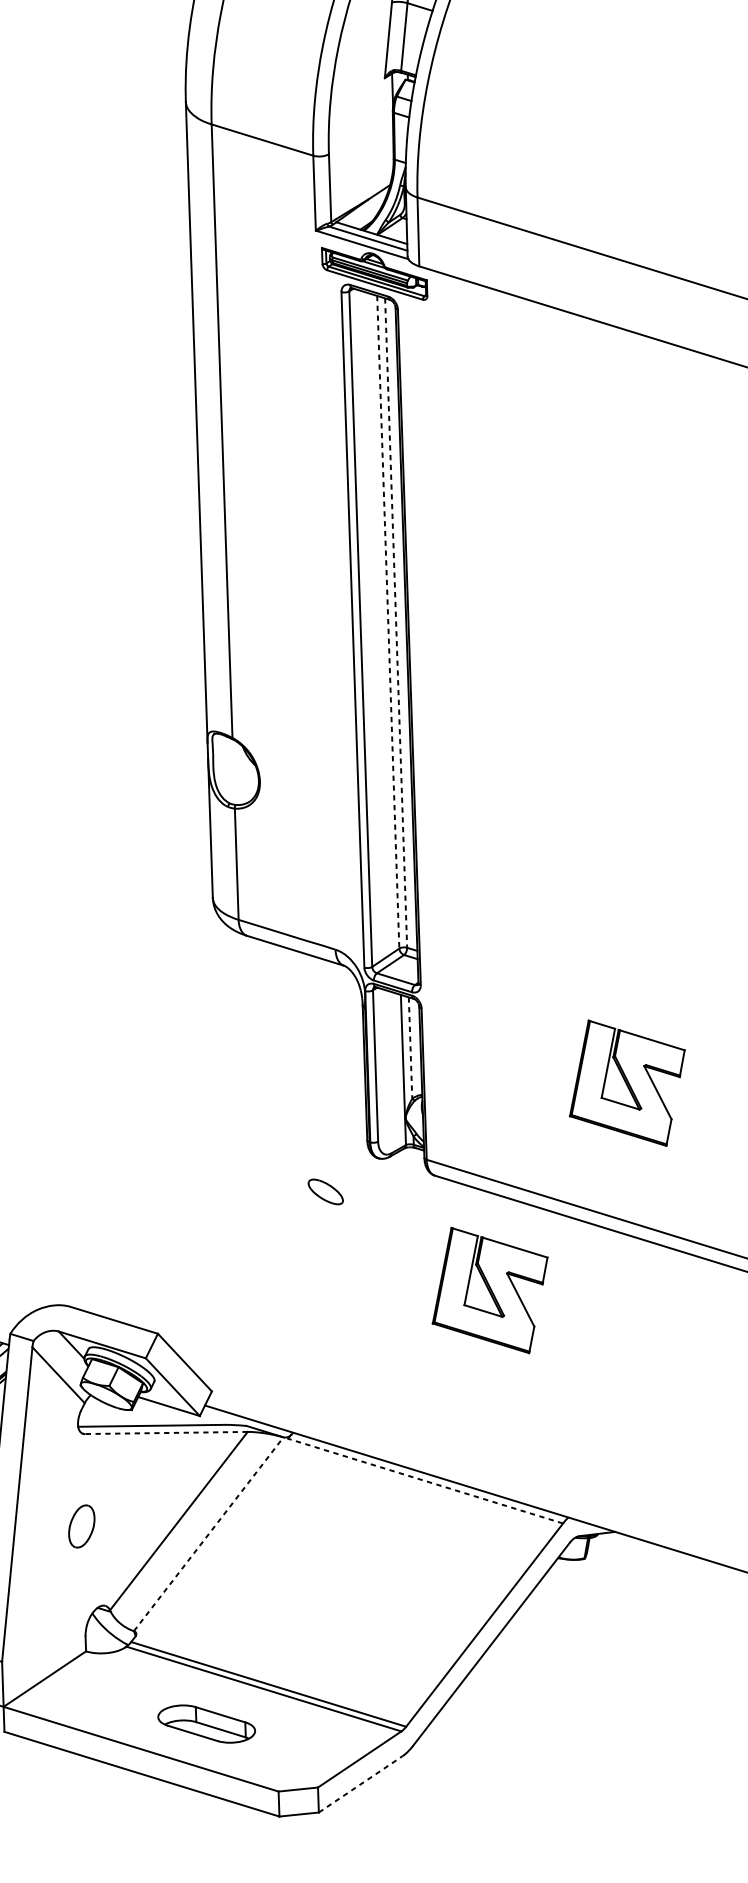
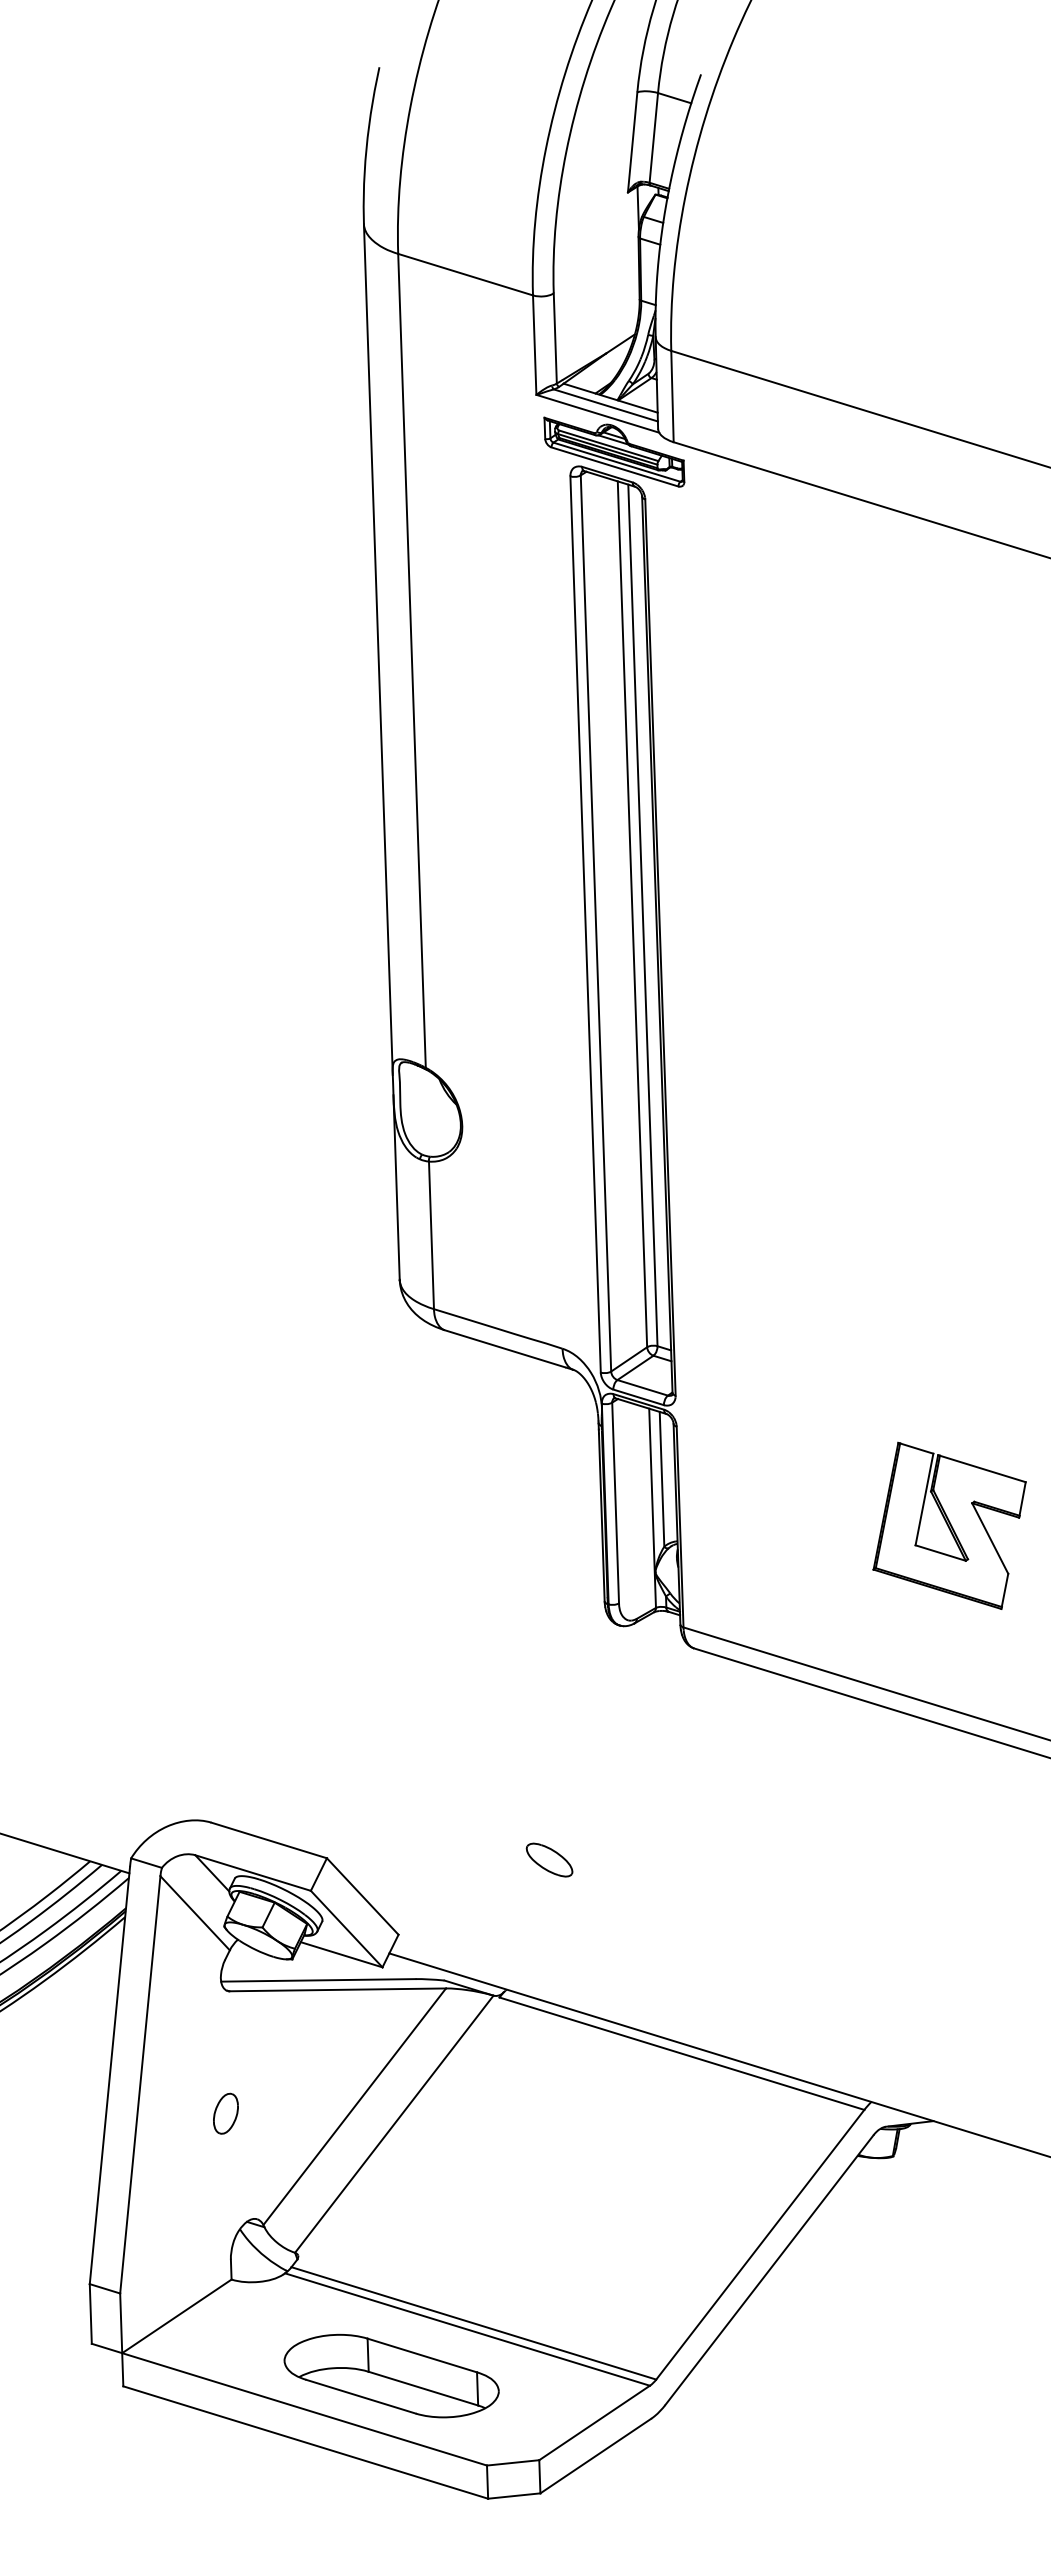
line: (388, 622) -> (632, 914), dashed -> solid
line: (395, 623) -> (642, 915), dashed -> solid
line: (410, 1048) -> (662, 1479), dashed -> solid
part: (325, 1191) -> (549, 1859), moved
part: (490, 1290) -> (767, 1800), removed
line: (165, 1432) -> (337, 1989), dashed -> solid
line: (425, 1480) -> (681, 2053), dashed -> solid
part: (81, 1526) -> (225, 2113), size x0.71
line: (208, 1533) -> (394, 2123), dashed -> solid
part: (206, 1723) -> (391, 2375), size x1.67
line: (360, 1784) -> (595, 2456), dashed -> solid

